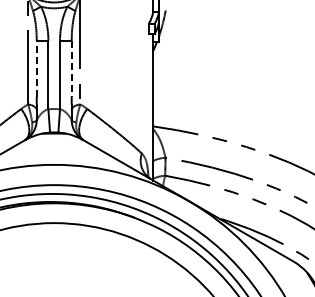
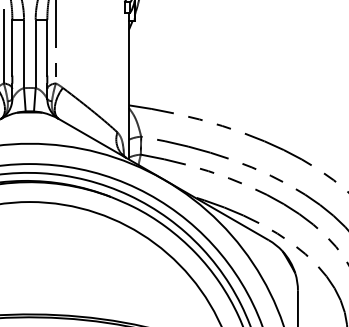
line: (36, 68) -> (12, 47), dashed -> solid
line: (71, 68) -> (47, 47), dashed -> solid

